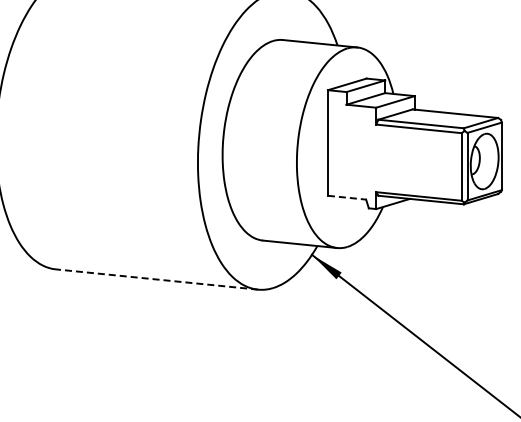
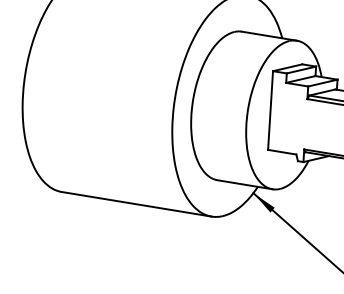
line: (347, 197) -> (282, 152), dashed -> solid
line: (157, 279) -> (137, 204), dashed -> solid

